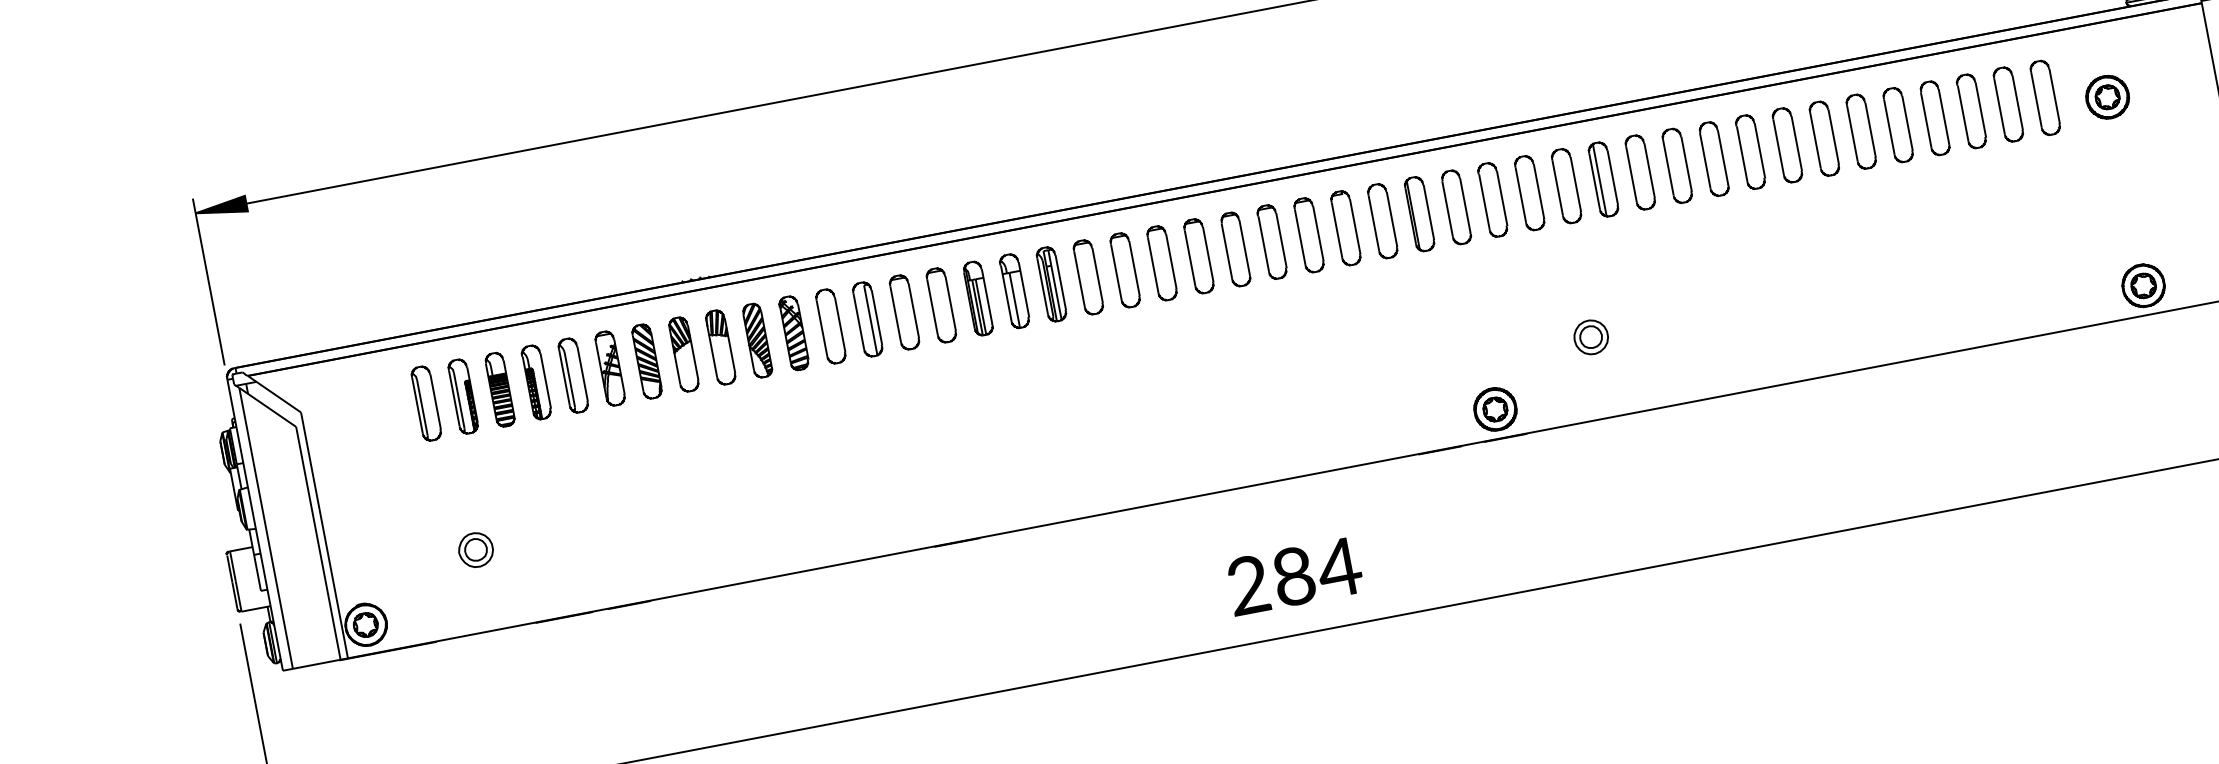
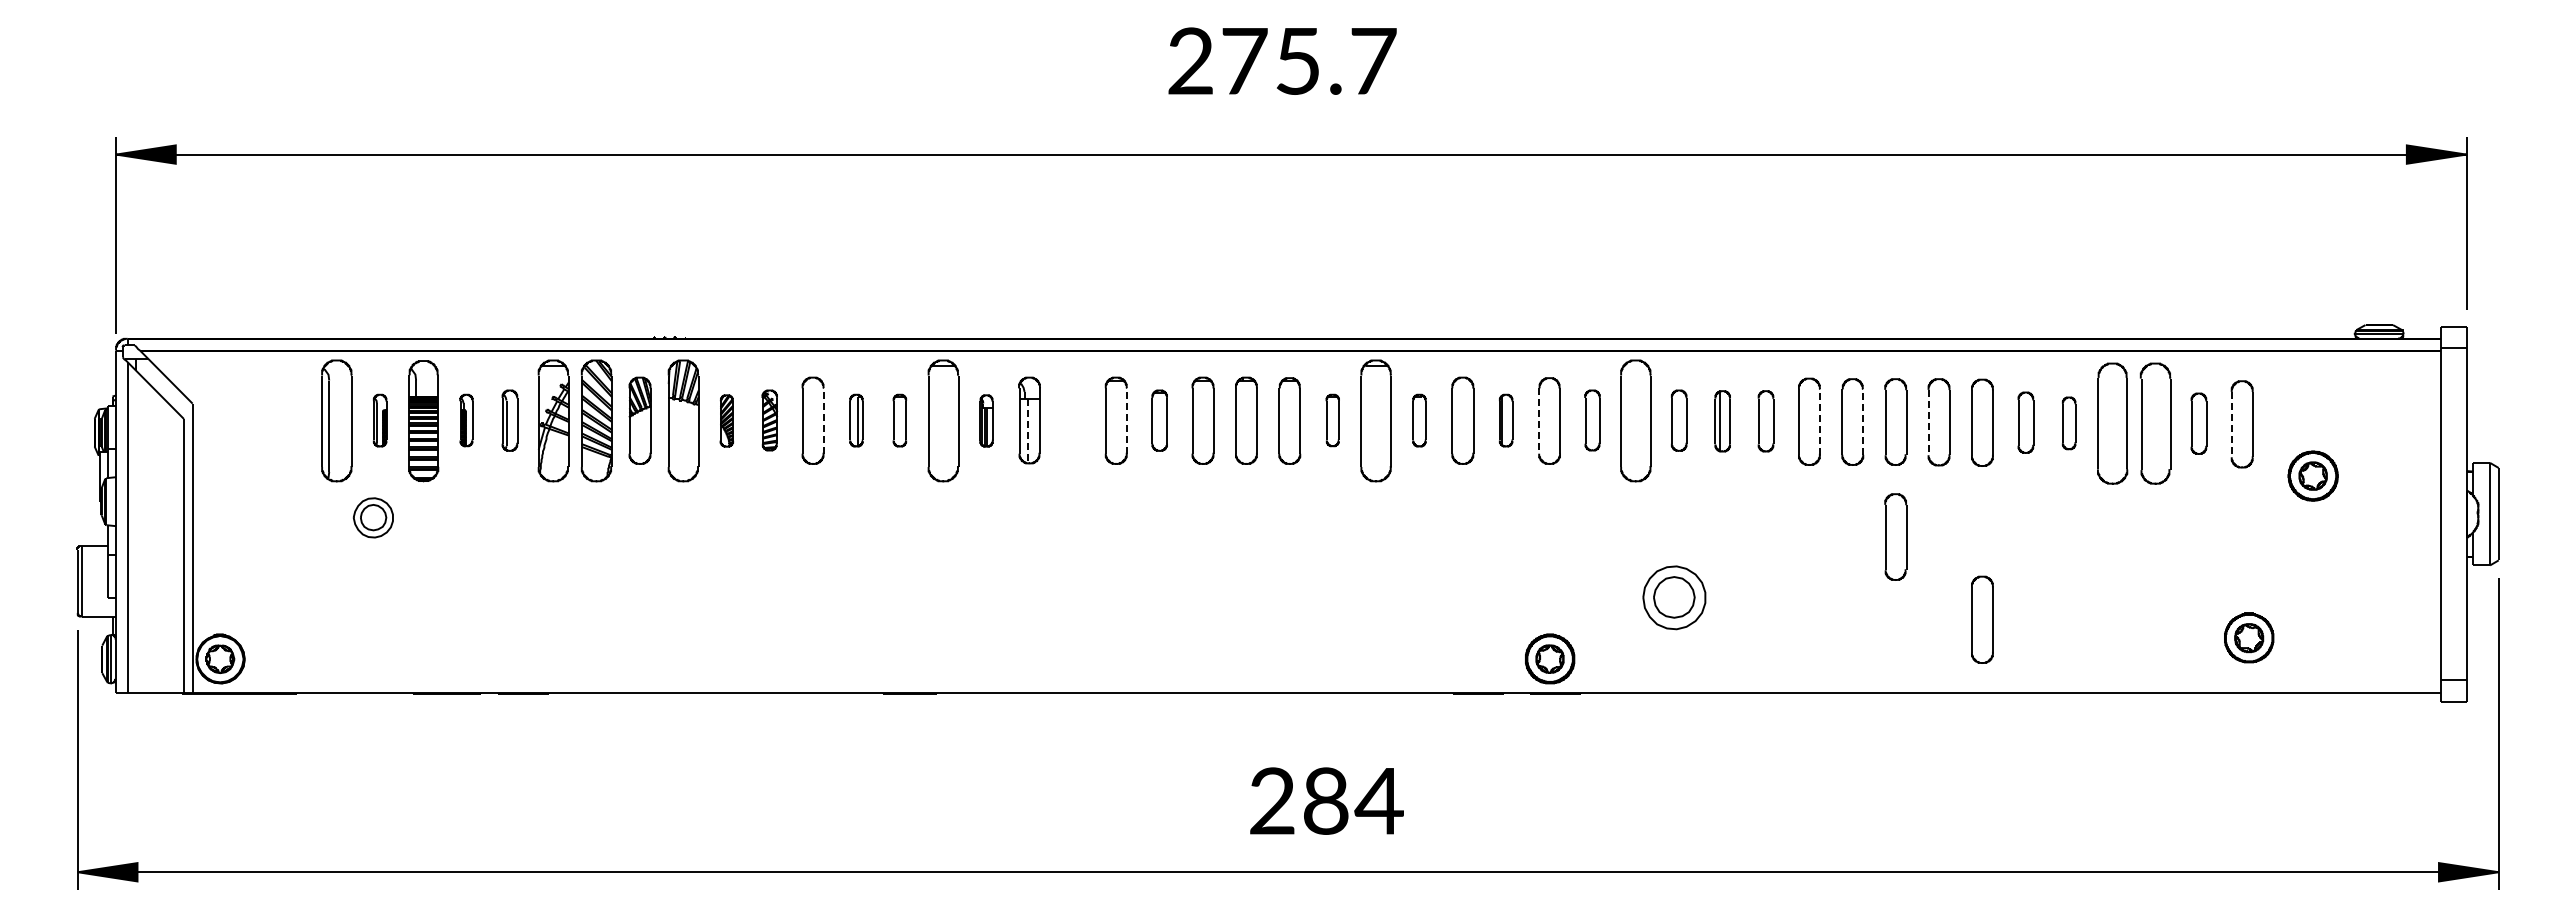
part: (2106, 96) -> (2312, 475), moved
line: (2036, 99) -> (2231, 424), solid -> dashed
part: (2008, 104) -> (2198, 423), size x0.7
part: (1971, 111) -> (2155, 423), size x1.4
part: (1934, 118) -> (2112, 423), size x1.4
part: (1897, 125) -> (2068, 423), size x0.6
part: (1860, 131) -> (2025, 422), size x0.7
line: (1778, 147) -> (1928, 422), solid -> dashed
line: (1723, 157) -> (1863, 422), solid -> dashed
line: (1686, 164) -> (1820, 422), solid -> dashed
part: (1639, 172) -> (1765, 421), size x0.7
part: (1603, 179) -> (1722, 421), size x0.7
part: (1565, 186) -> (1678, 420), size x0.7
part: (1529, 193) -> (1635, 420), size x1.4
part: (1492, 199) -> (1592, 420), size x0.7
line: (1447, 209) -> (1539, 421), solid -> dashed
part: (1418, 214) -> (1505, 420), size x0.6
part: (1345, 228) -> (1419, 420), size x0.6
part: (1308, 235) -> (1375, 420), size x1.4
part: (1271, 242) -> (1332, 420), size x0.6
part: (1768, 249) -> (1895, 536), added
part: (1125, 270) -> (1159, 420), size x0.7
line: (1098, 276) -> (1127, 421), solid -> dashed
part: (1051, 284) -> (1072, 420), removed
part: (2143, 285) -> (2249, 637), moved
part: (978, 298) -> (986, 420), size x0.6
line: (1014, 300) -> (1027, 431), solid -> dashed
part: (940, 305) -> (942, 420), size x1.4
part: (1856, 305) -> (1982, 619), added
part: (904, 312) -> (899, 420), size x0.6
part: (867, 319) -> (856, 420), size x0.6
line: (840, 325) -> (824, 421), solid -> dashed
part: (793, 333) -> (769, 420), size x0.7
part: (1591, 337) -> (1674, 597), size x1.6
part: (757, 340) -> (726, 420), size x0.6
part: (720, 347) -> (683, 420), size x1.4
part: (646, 361) -> (596, 420), size x1.4
part: (609, 368) -> (552, 420), size x1.4
part: (572, 375) -> (509, 420), size x0.7
part: (536, 382) -> (466, 420), size x0.6
part: (499, 389) -> (423, 420), size x1.4
part: (462, 396) -> (379, 420), size x0.6
part: (426, 403) -> (336, 420), size x1.4
part: (475, 549) -> (372, 517), moved
text: (1294, 575) -> (1326, 800), moved

